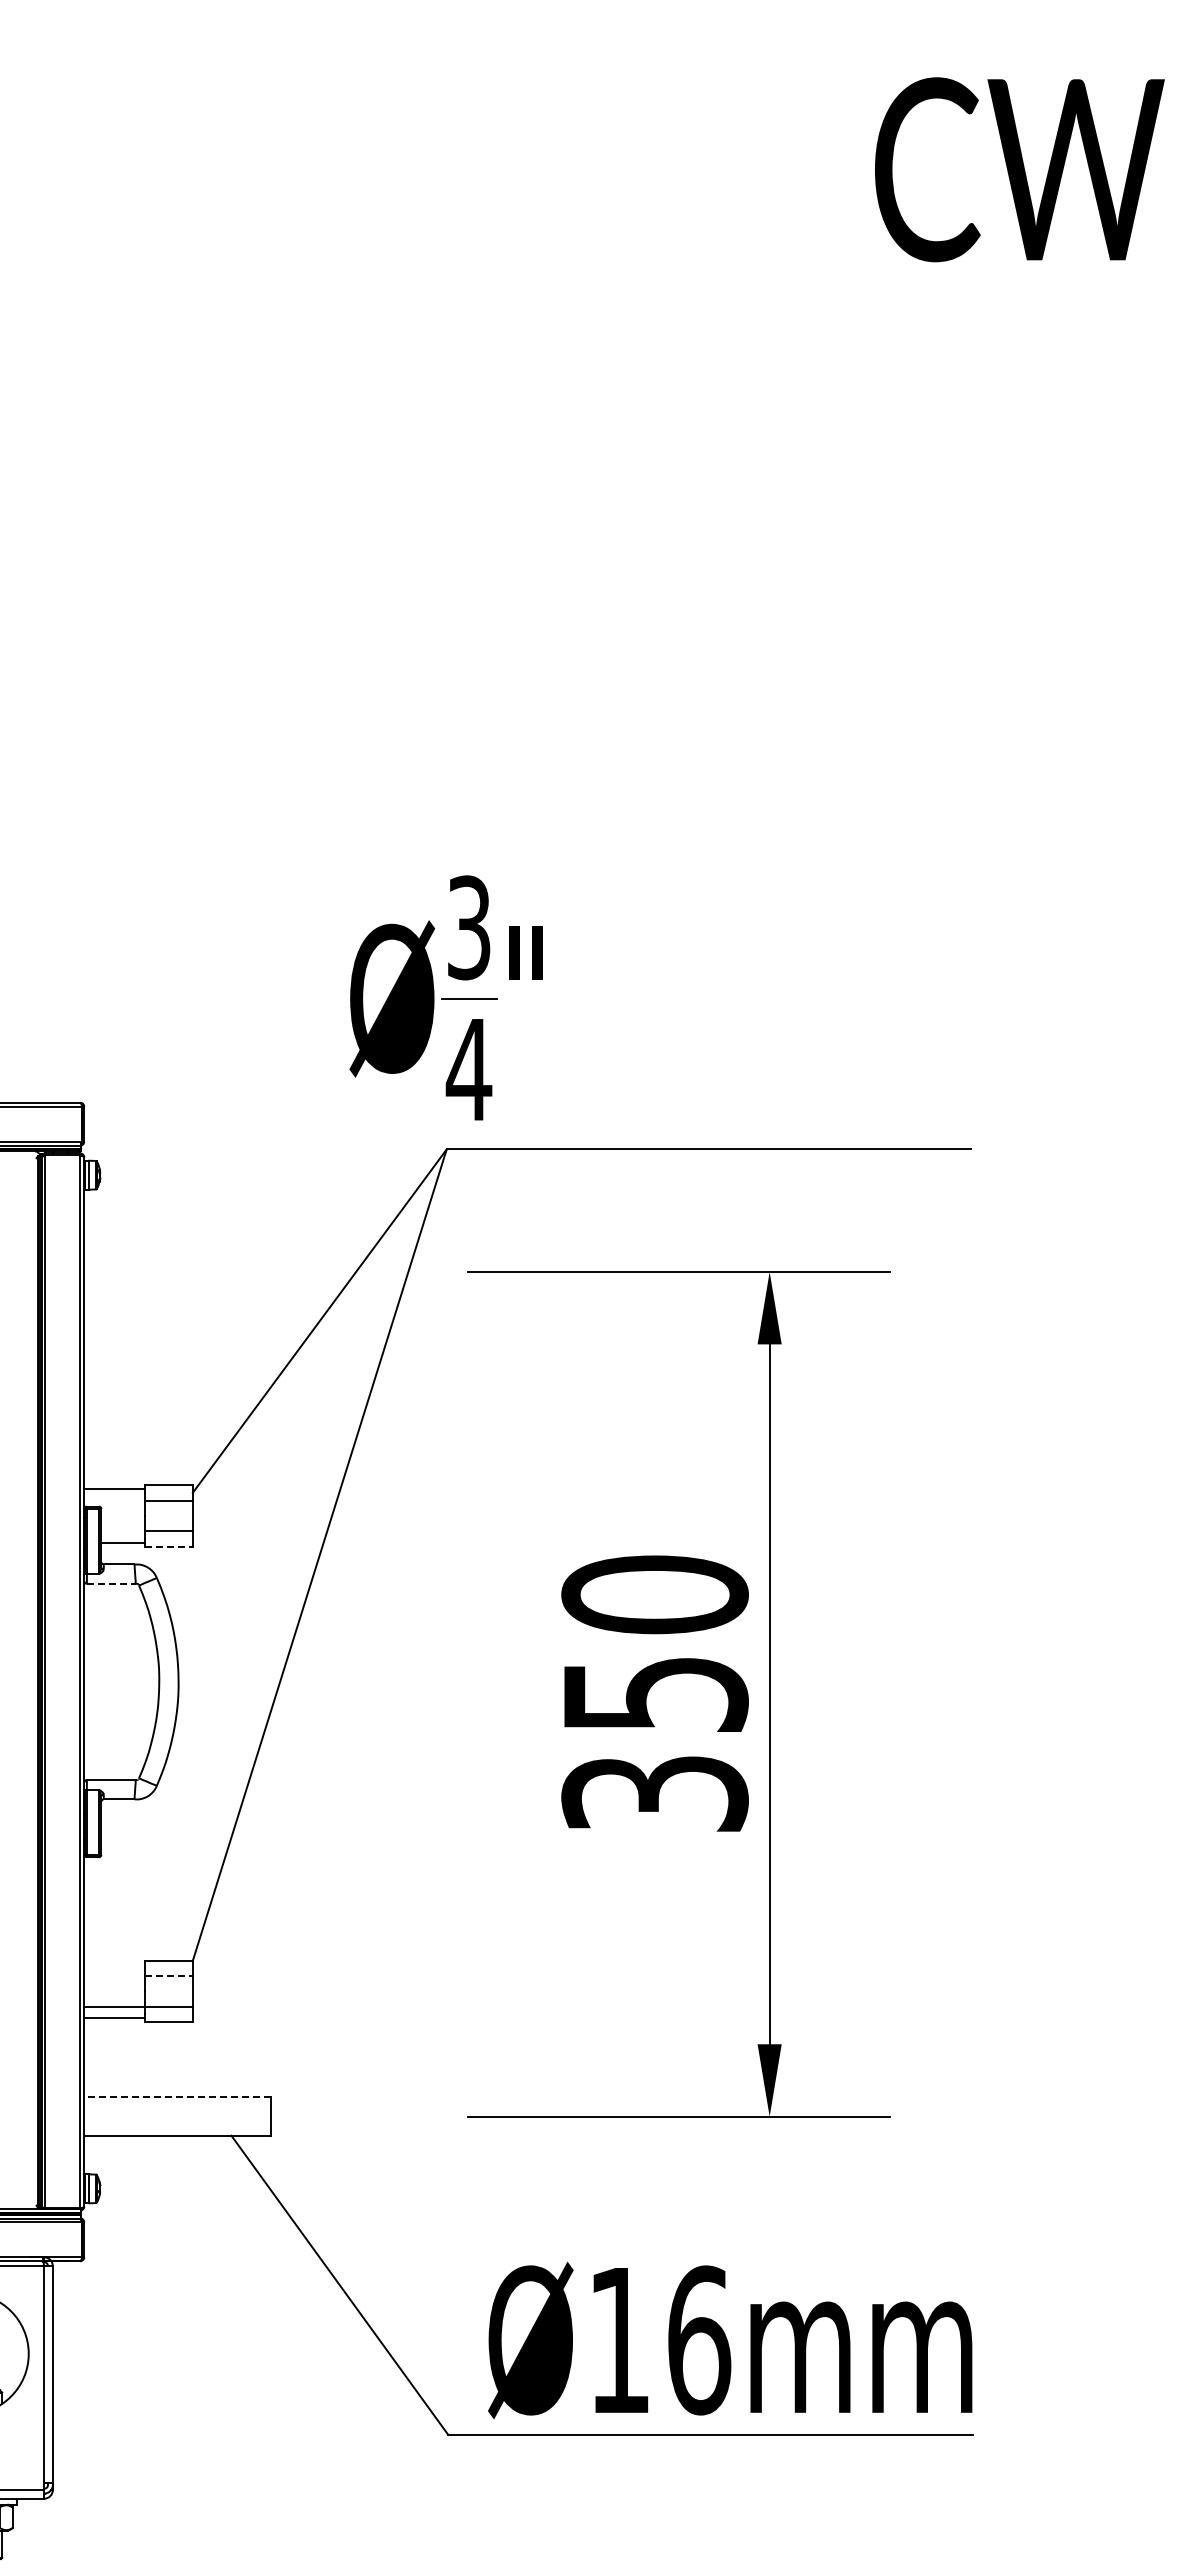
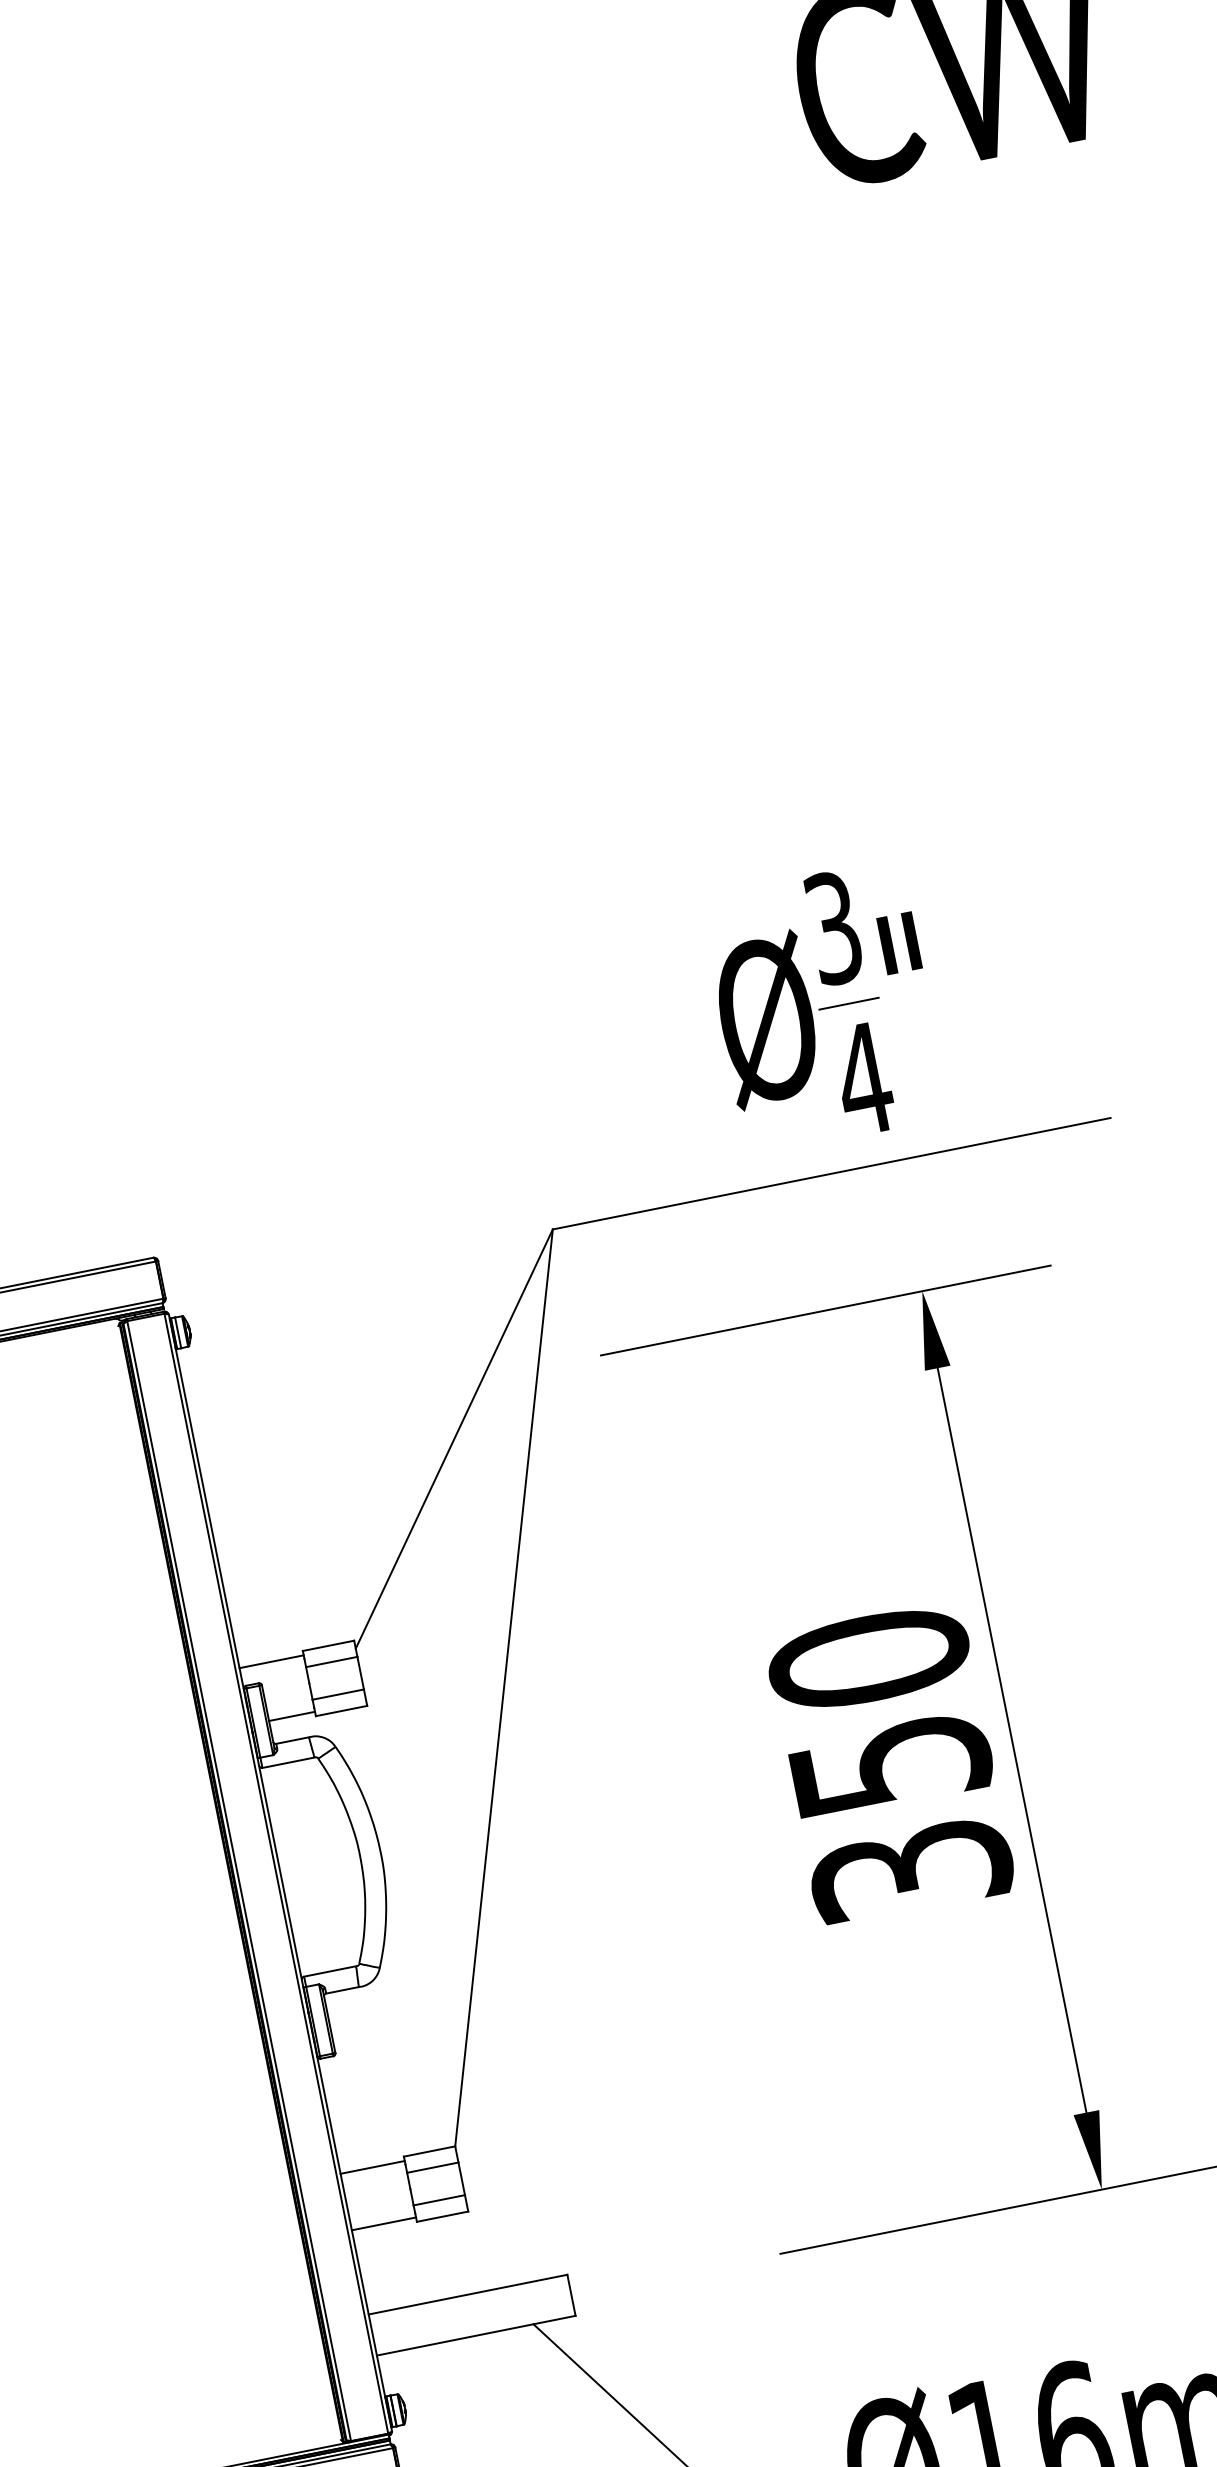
part: (445, 997) -> (823, 1007), moved
line: (169, 1546) -> (342, 1710), dashed -> solid
line: (111, 1583) -> (288, 1762), dashed -> solid
line: (169, 1975) -> (433, 2167), dashed -> solid
line: (114, 2006) -> (372, 2167), moved
line: (177, 2097) -> (467, 2295), dashed -> solid

